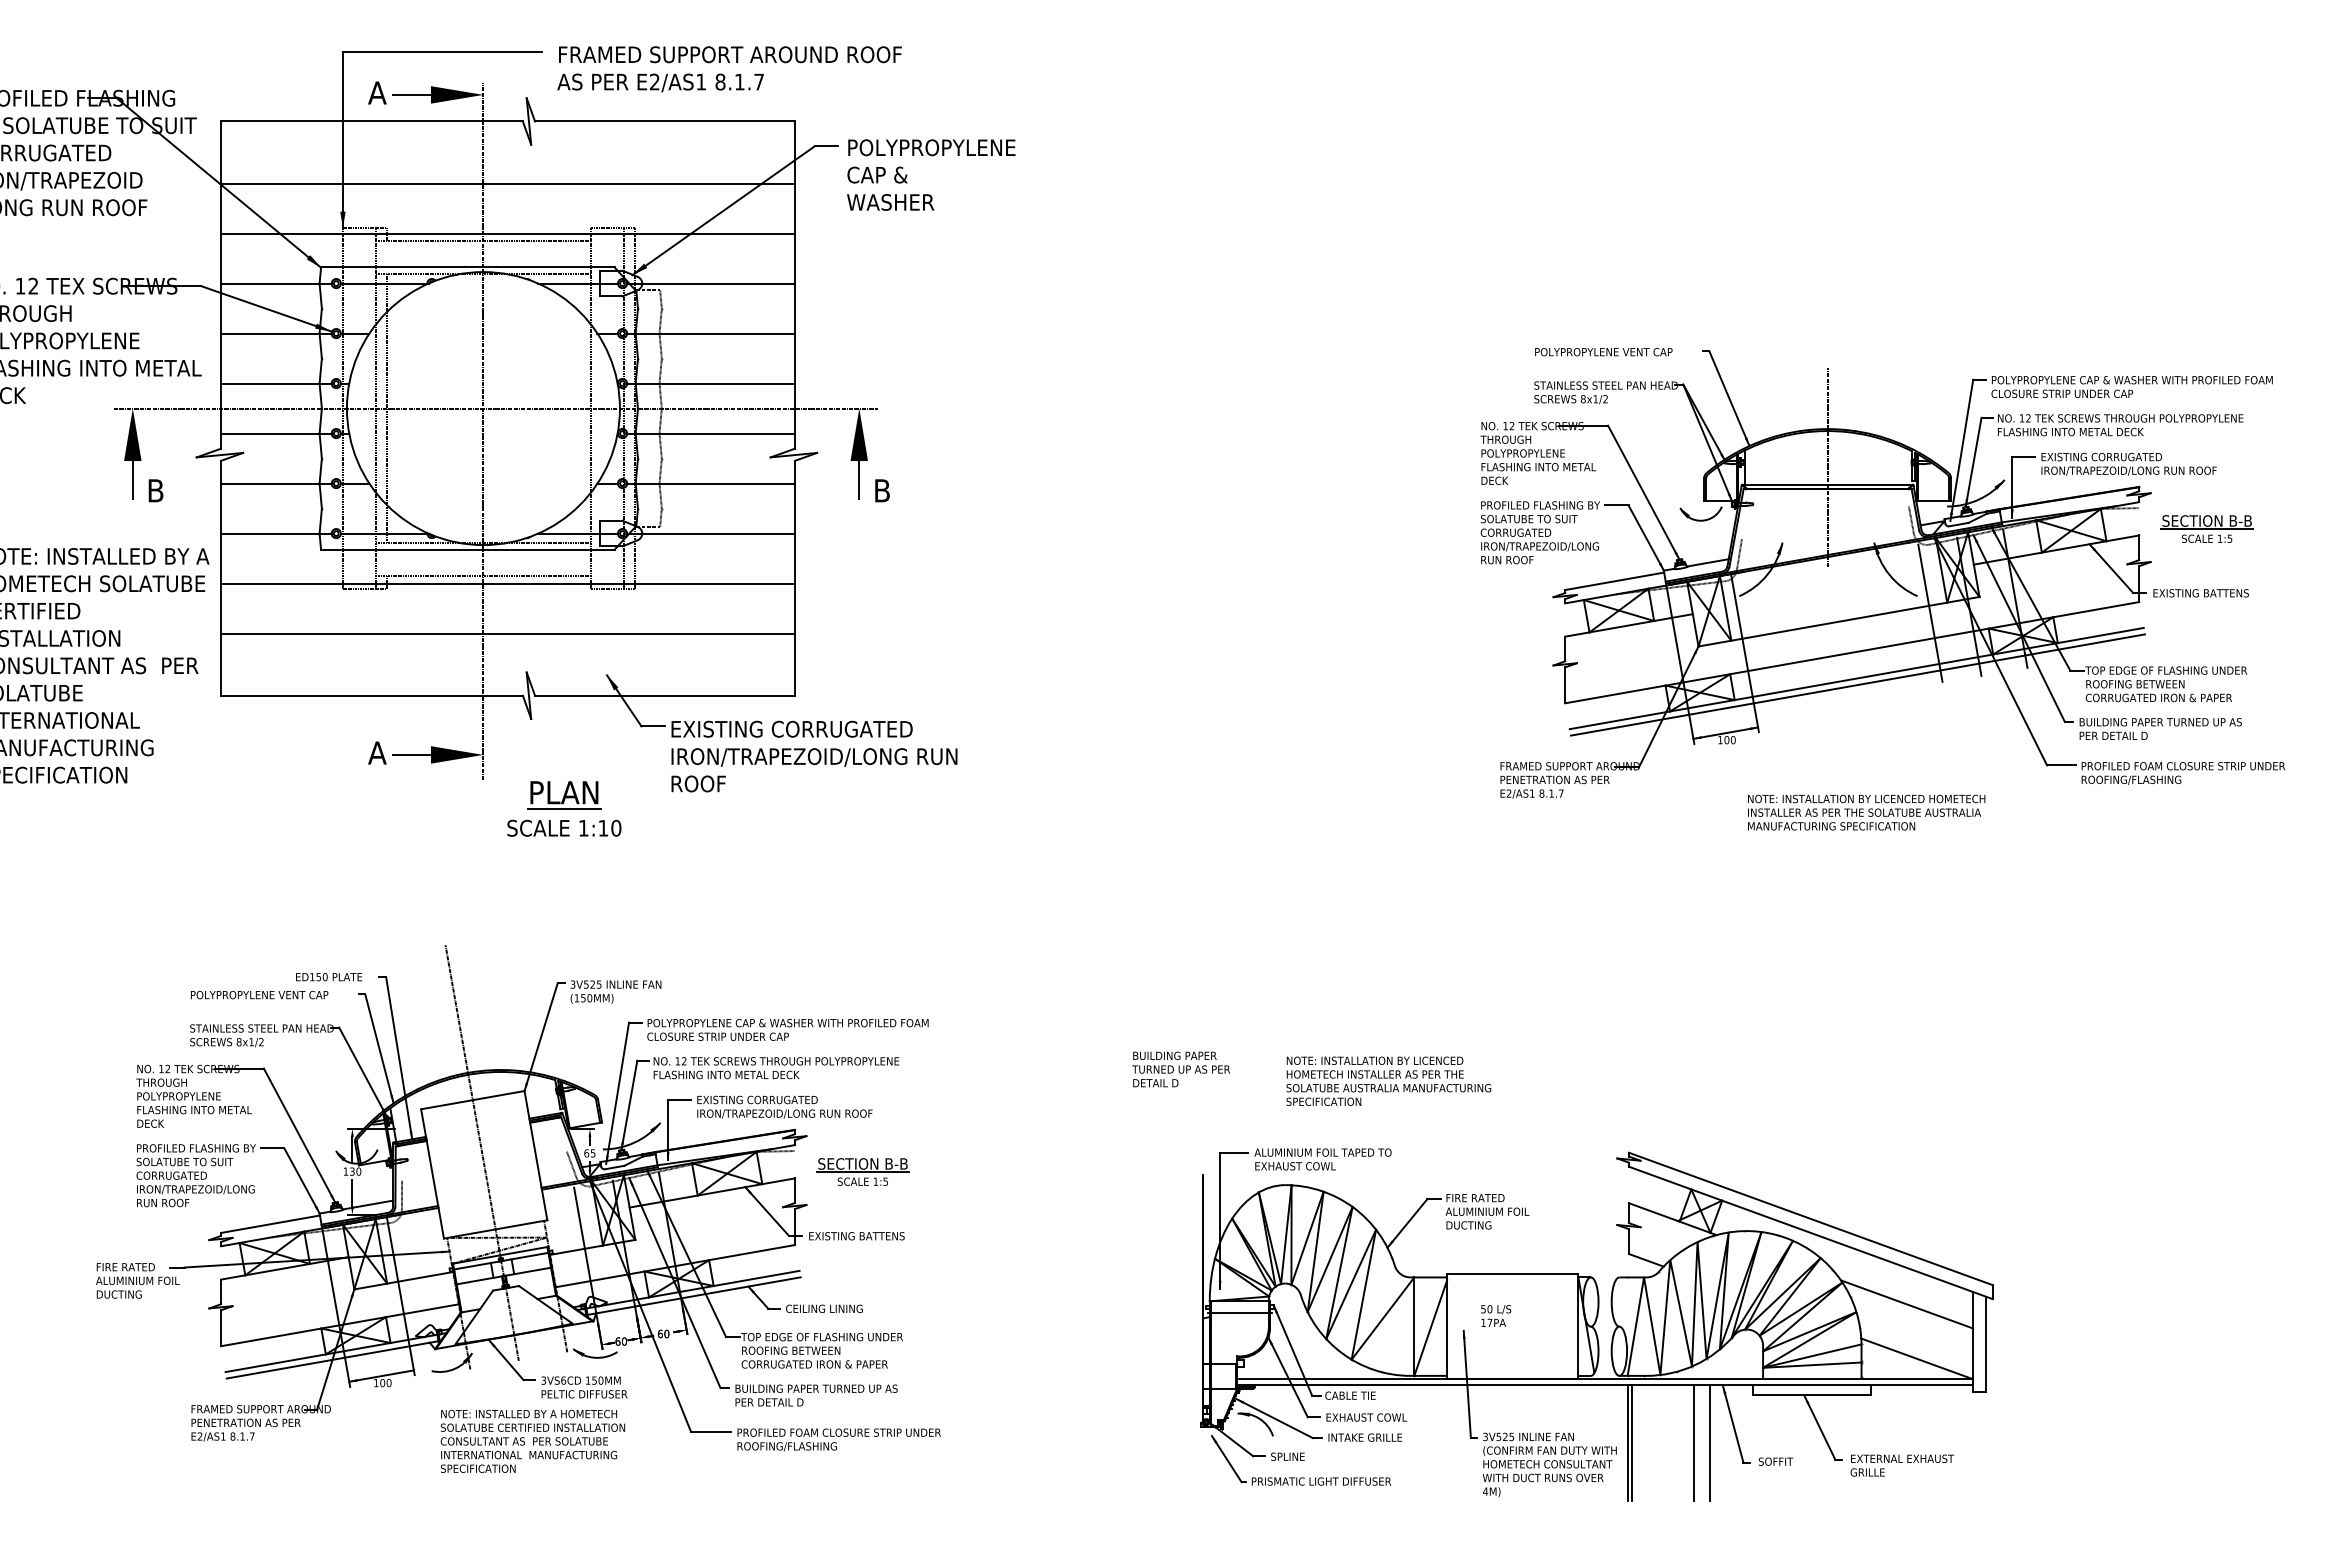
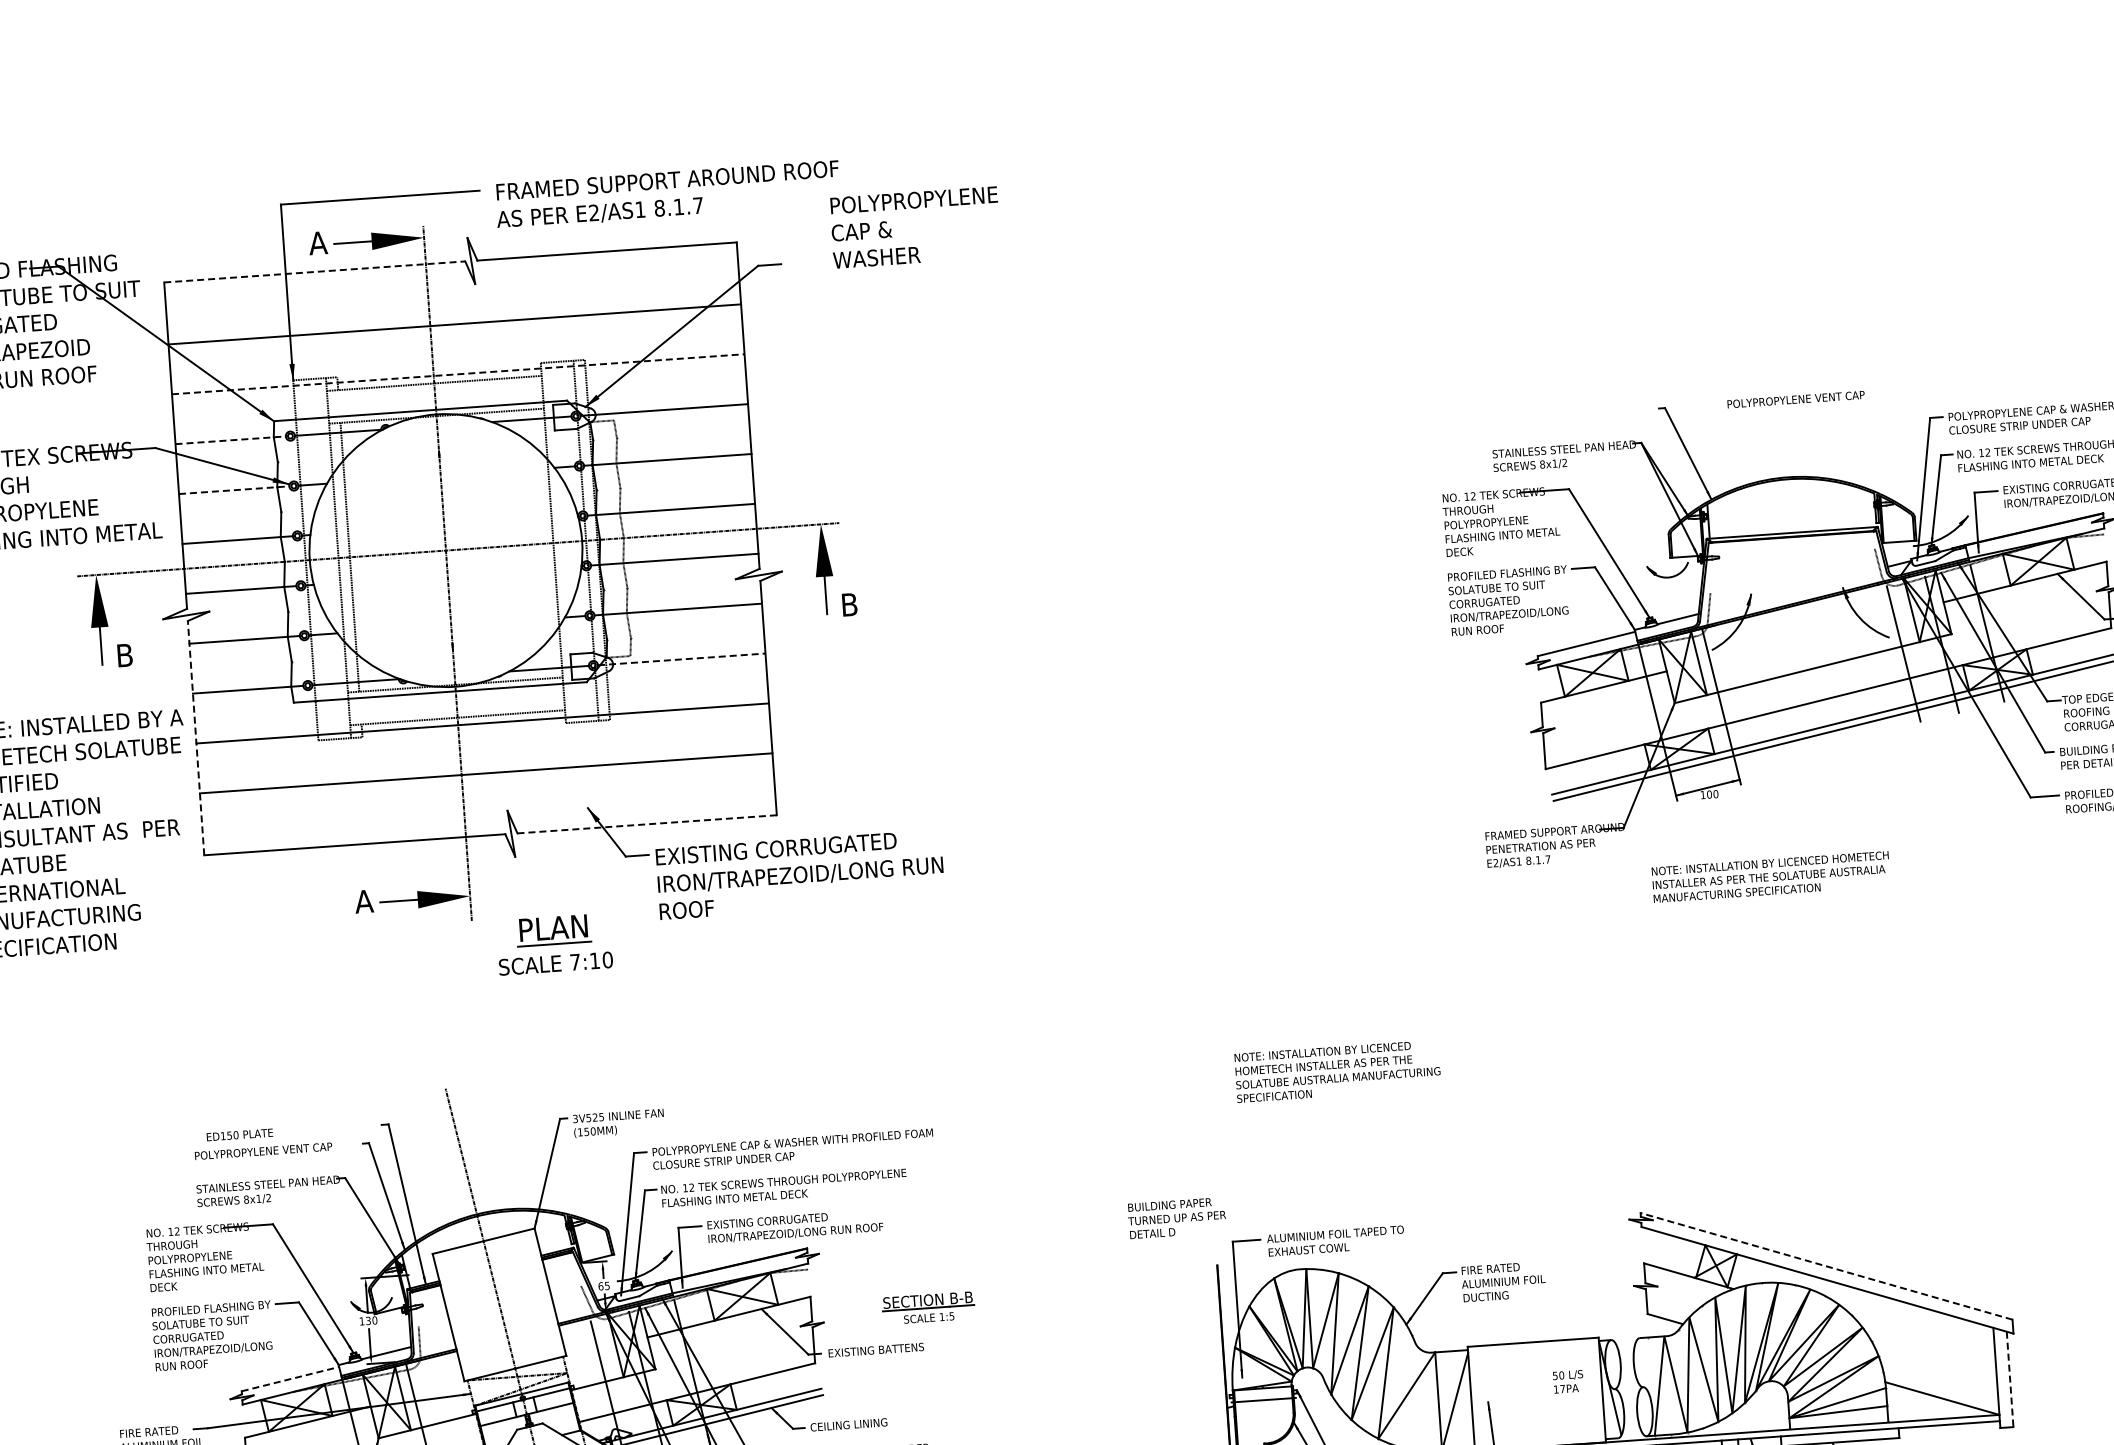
line: (371, 121) -> (314, 272), solid -> dashed
text: (931, 174) -> (915, 226), moved
line: (508, 233) -> (458, 374), solid -> dashed
line: (276, 283) -> (230, 440), solid -> dashed
line: (276, 333) -> (234, 490), solid -> dashed
text: (1603, 352) -> (1795, 399), moved
line: (1827, 467) -> (1790, 515), removed
line: (711, 533) -> (682, 659), solid -> dashed
line: (221, 577) -> (196, 737), solid -> dashed
line: (665, 695) -> (647, 824), solid -> dashed
text: (1866, 812) -> (1771, 876), moved
text: (583, 828) -> (575, 962), 1:10 -> 7:10
text: (329, 977) -> (240, 1135), moved
text: (1181, 1069) -> (1177, 1218), moved
text: (1388, 1080) -> (1337, 1070), moved
part: (862, 1171) -> (928, 1307), moved
line: (1810, 1218) -> (1826, 1265), solid -> dashed
line: (271, 1224) -> (291, 1379), solid -> dashed
line: (1906, 1304) -> (1928, 1345), removed
text: (1496, 1315) -> (1568, 1381), moved
line: (1985, 1344) -> (2009, 1379), solid -> dashed

